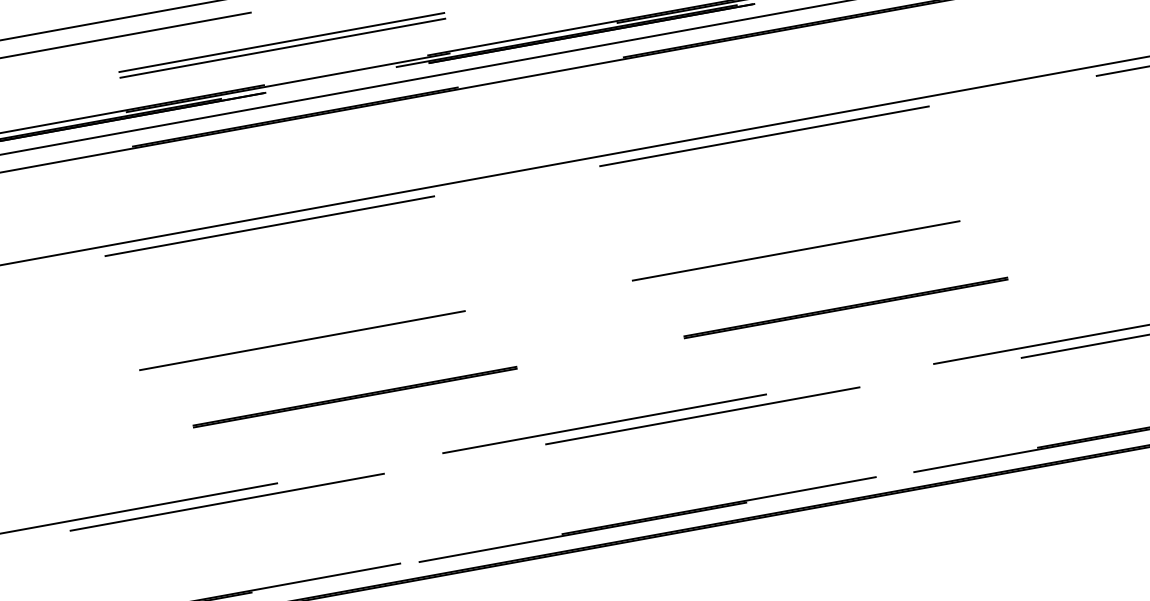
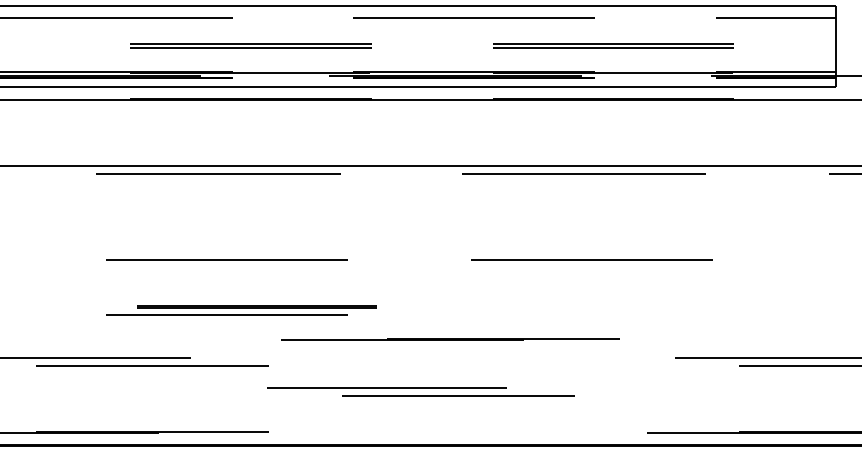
line: (844, 307) -> (619, 306), removed
line: (315, 414) -> (226, 314), added
part: (650, 419) -> (420, 391), moved
line: (647, 519) -> (450, 339), moved

